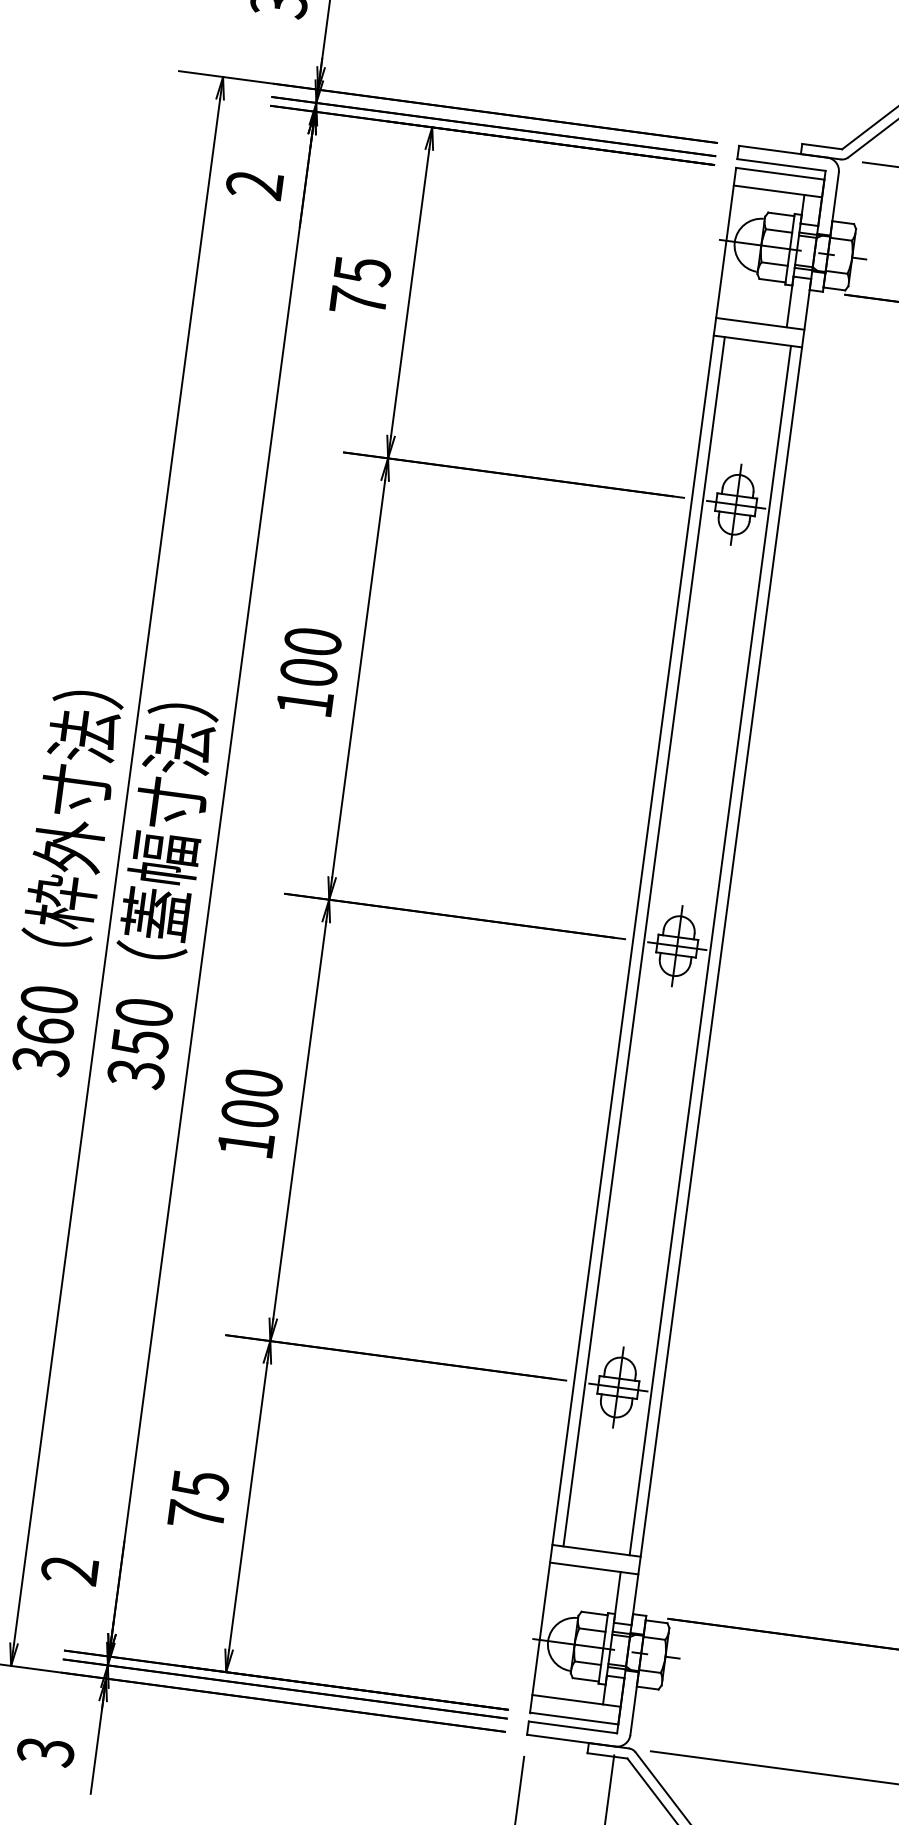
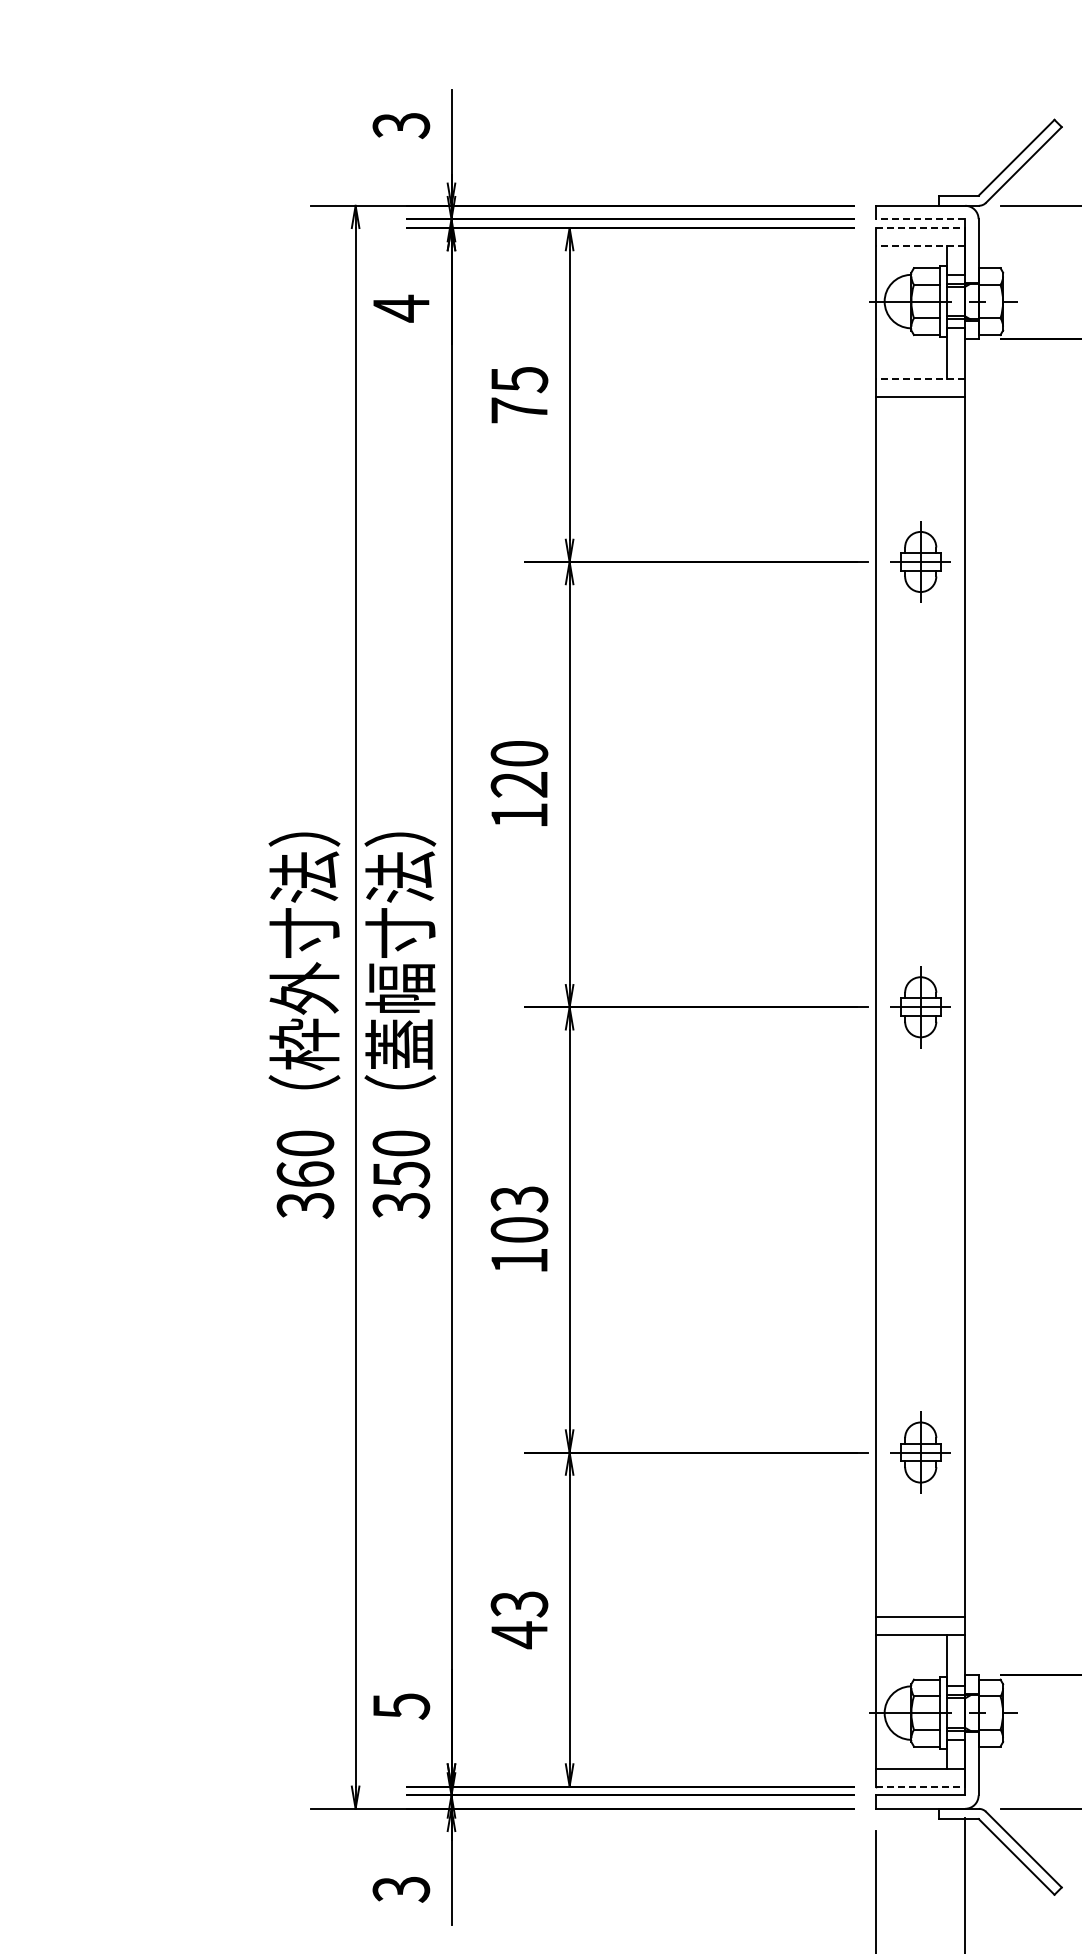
line: (781, 165) -> (920, 219), solid -> dashed
line: (780, 174) -> (920, 228), solid -> dashed
text: (254, 184) -> (400, 308), 2 -> 4
line: (777, 191) -> (920, 245), solid -> dashed
line: (760, 323) -> (920, 379), solid -> dashed
text: (309, 672) -> (519, 784), 100 -> 120
line: (644, 942) -> (887, 1007), removed
line: (710, 950) -> (954, 1007), removed
text: (254, 1083) -> (519, 1199), 100 -> 103
text: (197, 1500) -> (518, 1620), 75 -> 43
text: (70, 1570) -> (401, 1706), 2 -> 5
line: (573, 1718) -> (920, 1786), solid -> dashed

